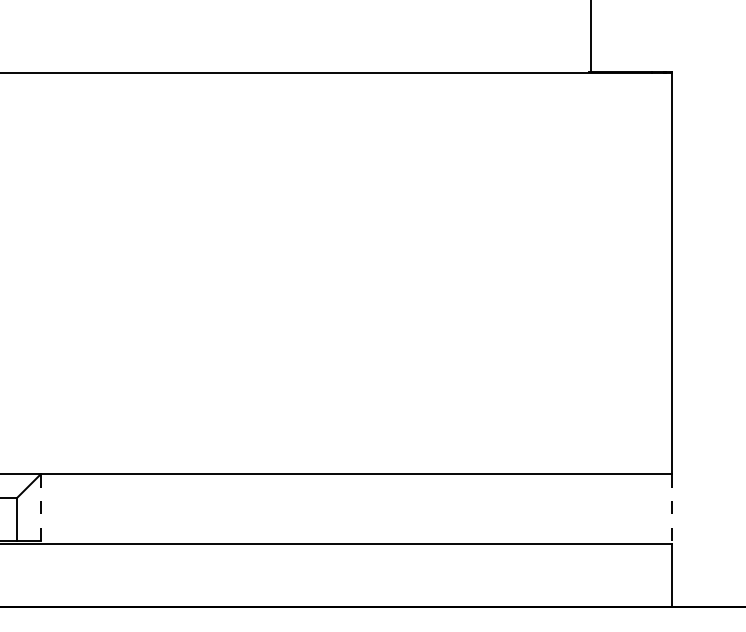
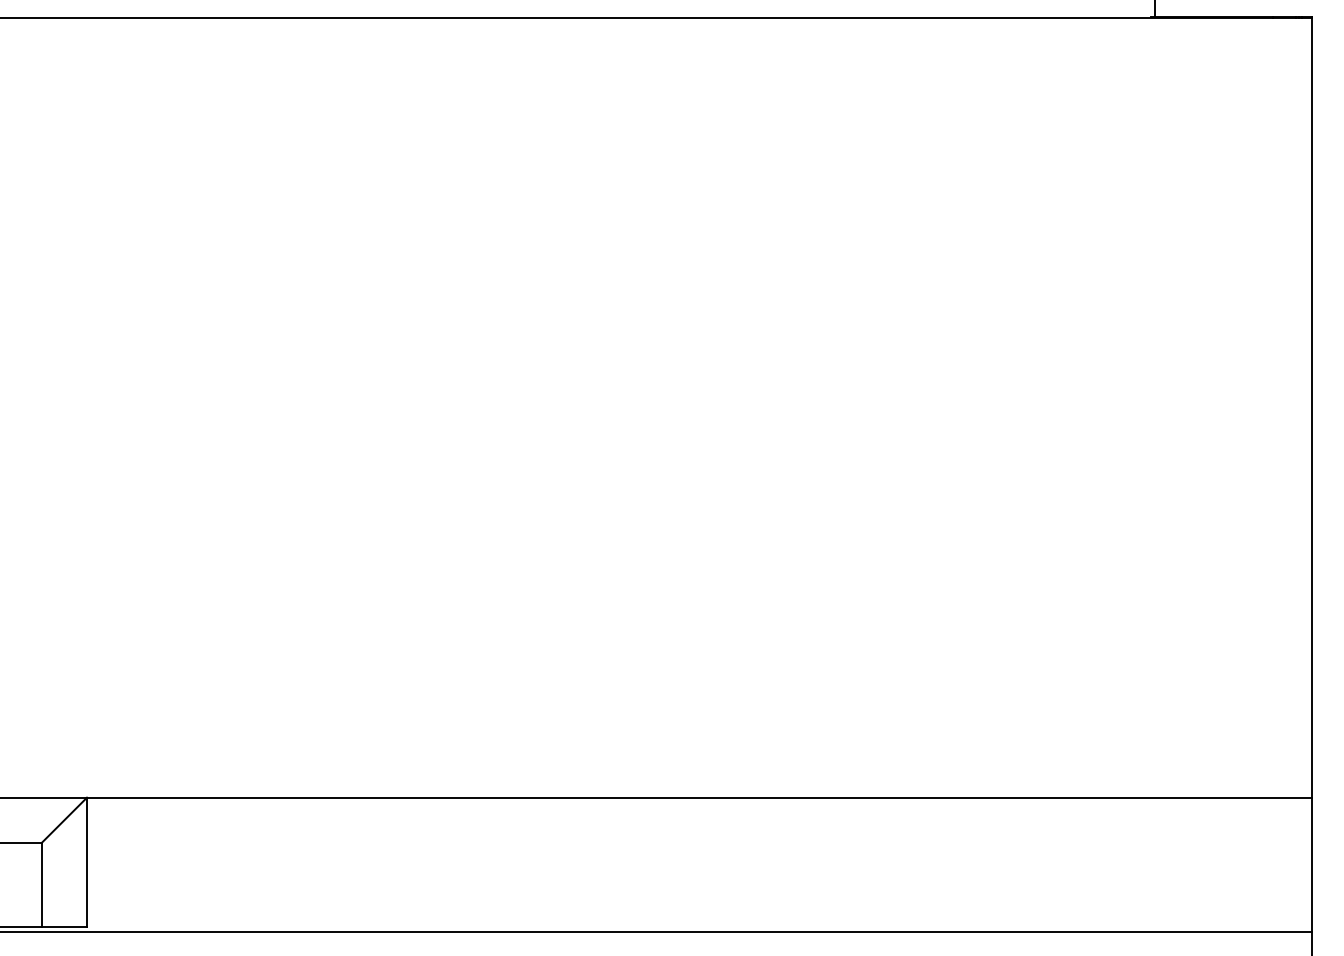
line: (40, 508) -> (86, 863), dashed -> solid
line: (671, 508) -> (1311, 863), dashed -> solid

